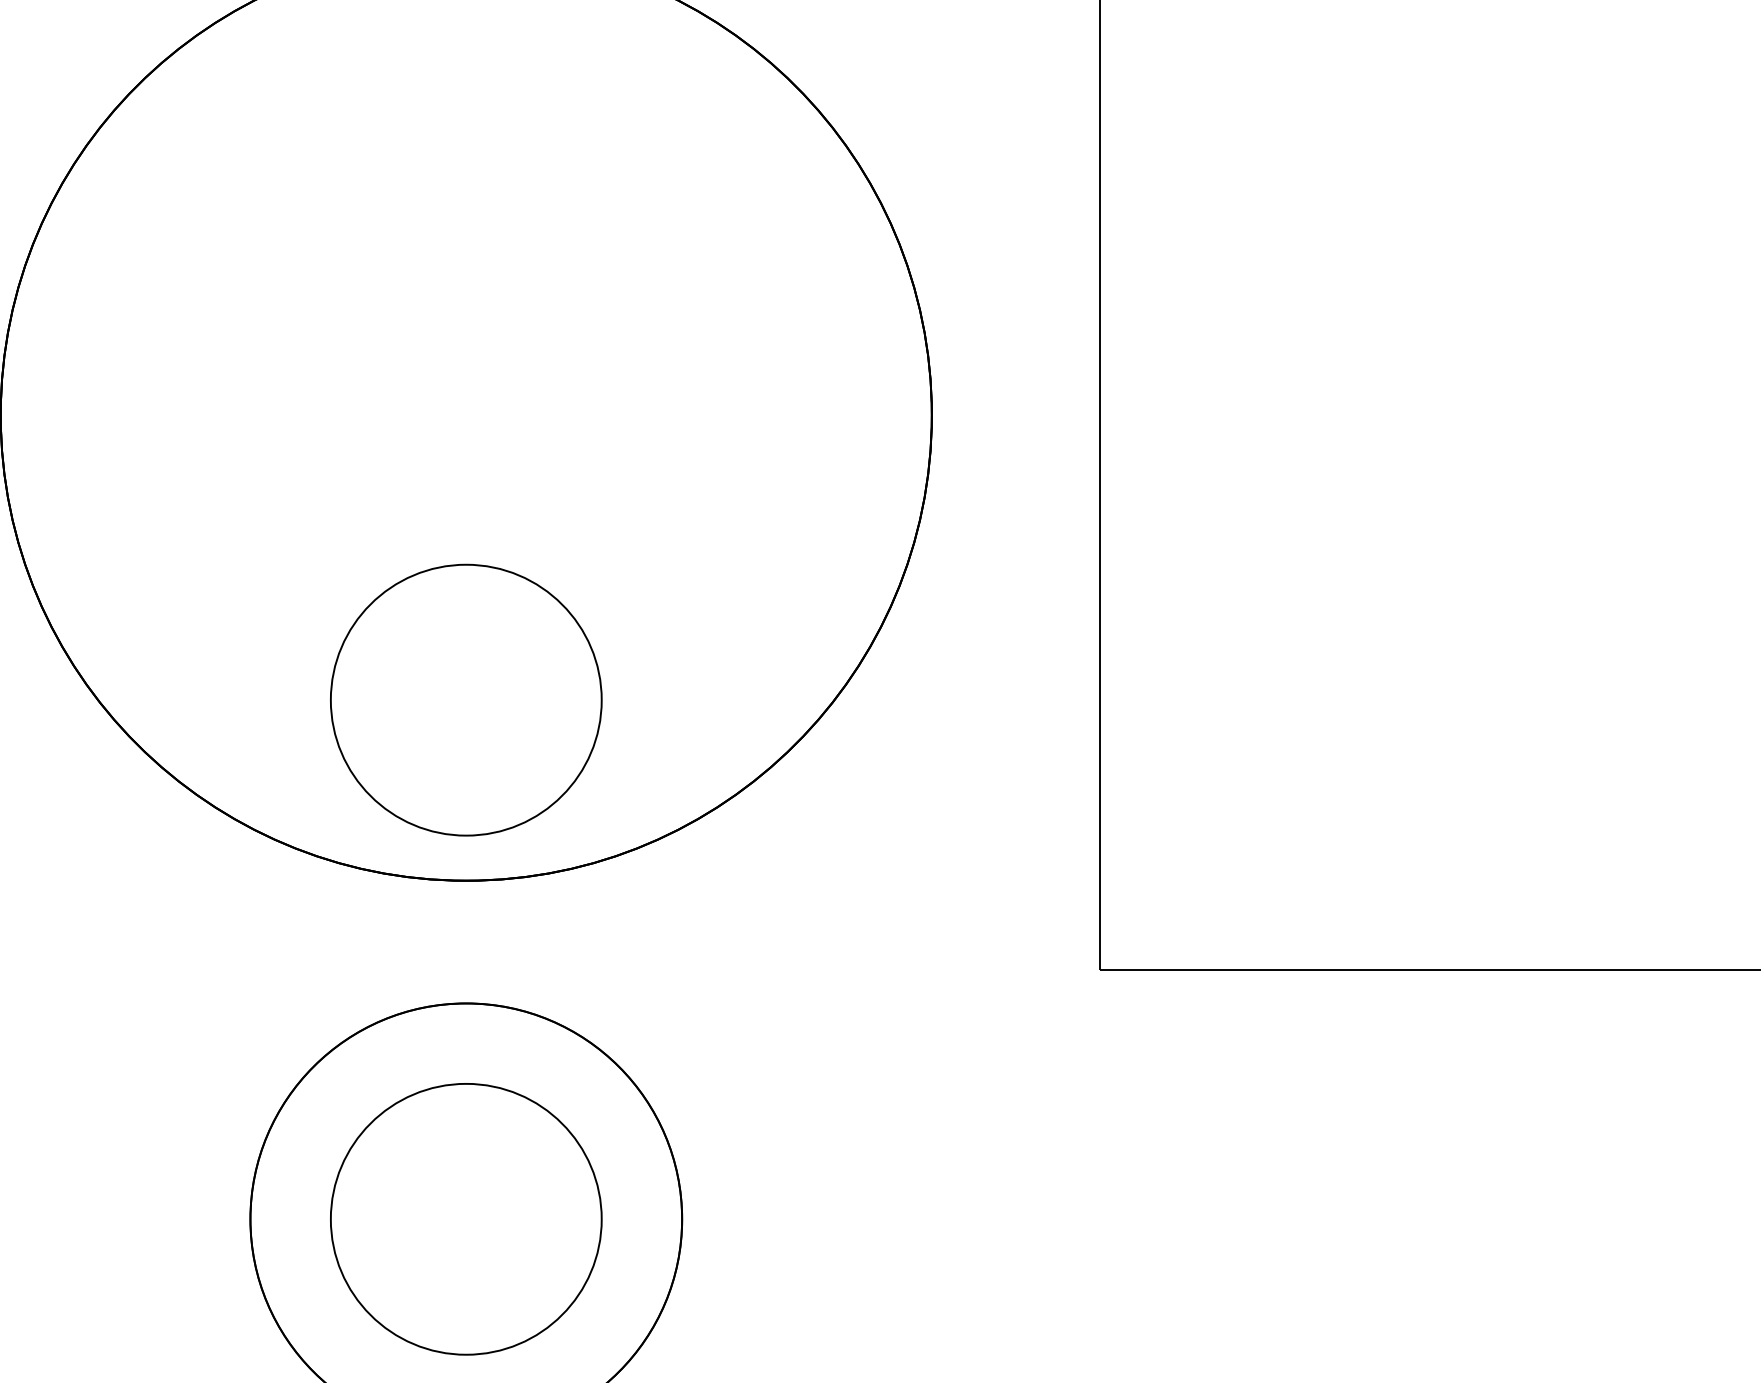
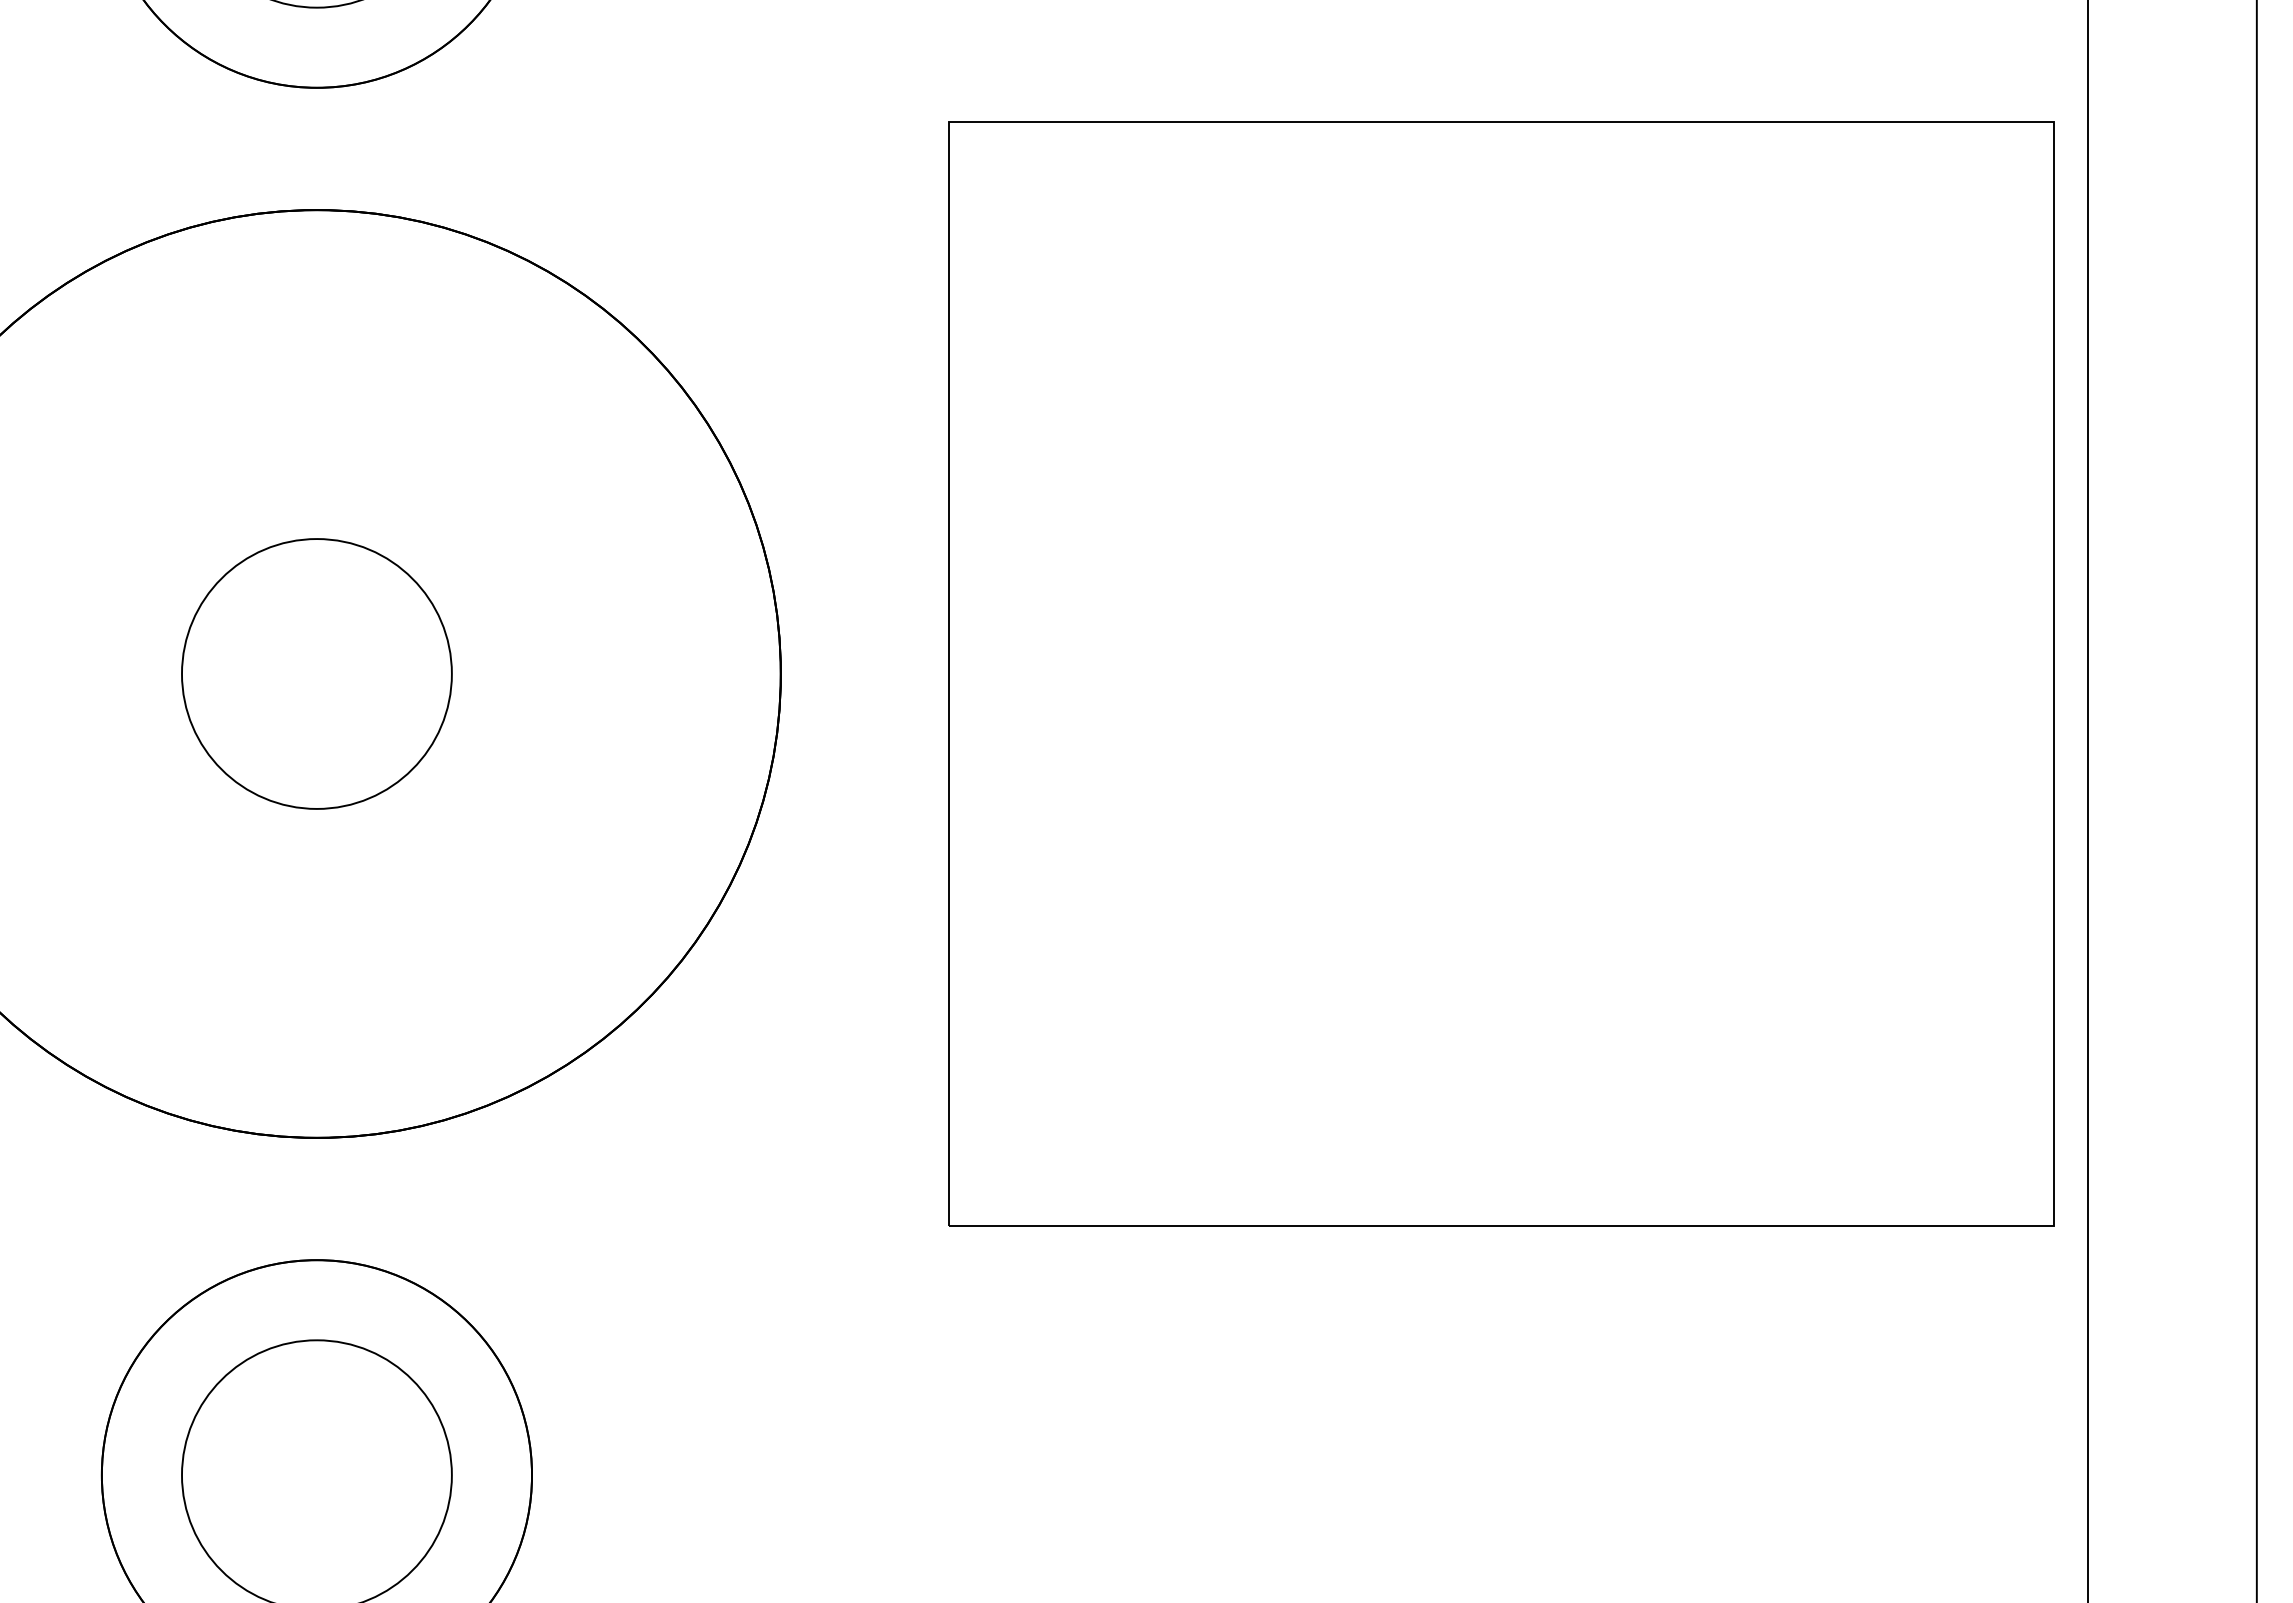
part: (465, 699) -> (316, 673), moved

